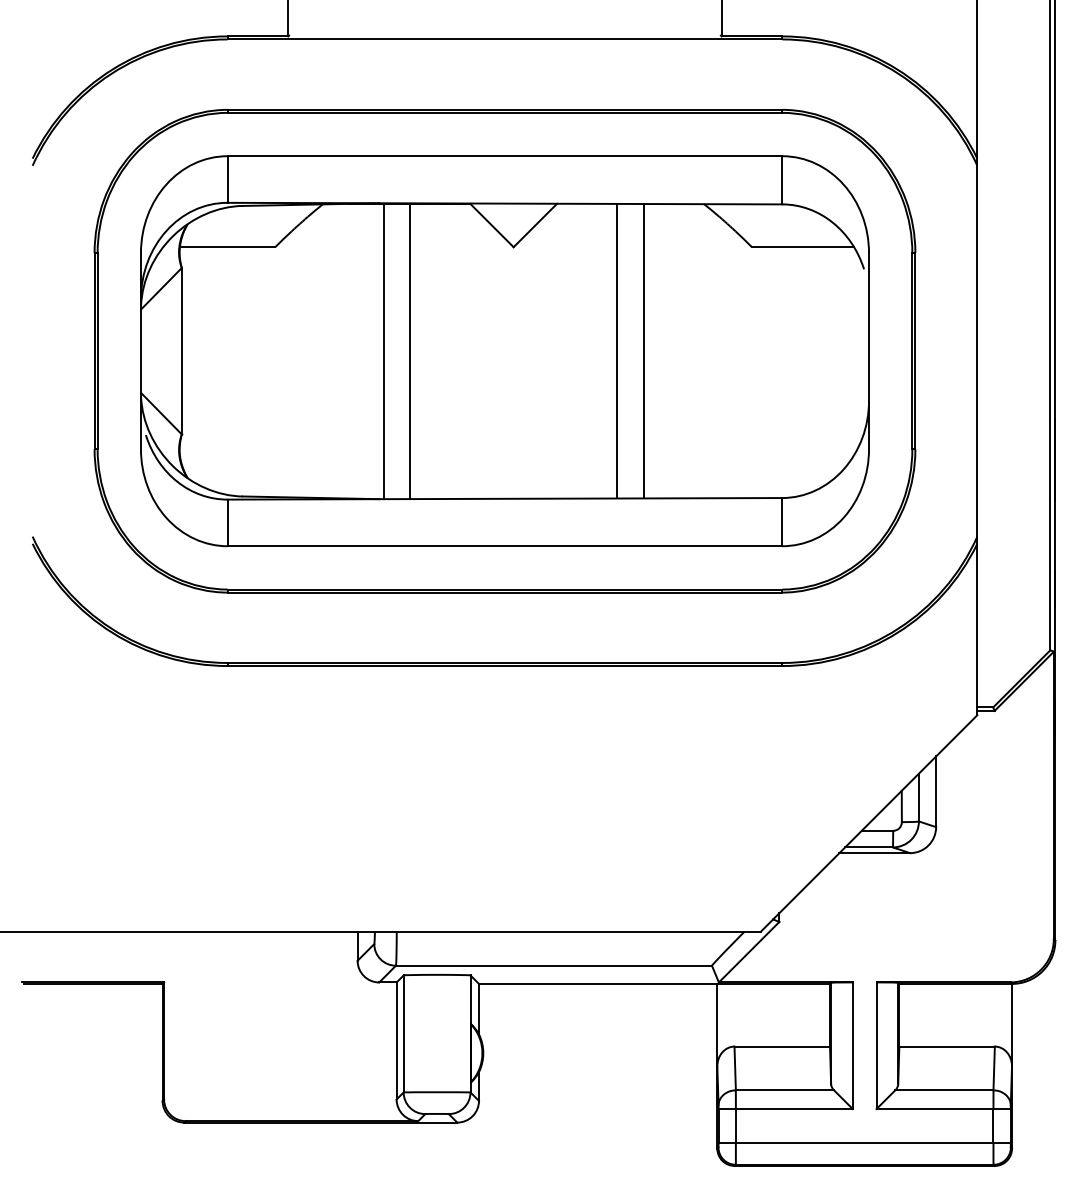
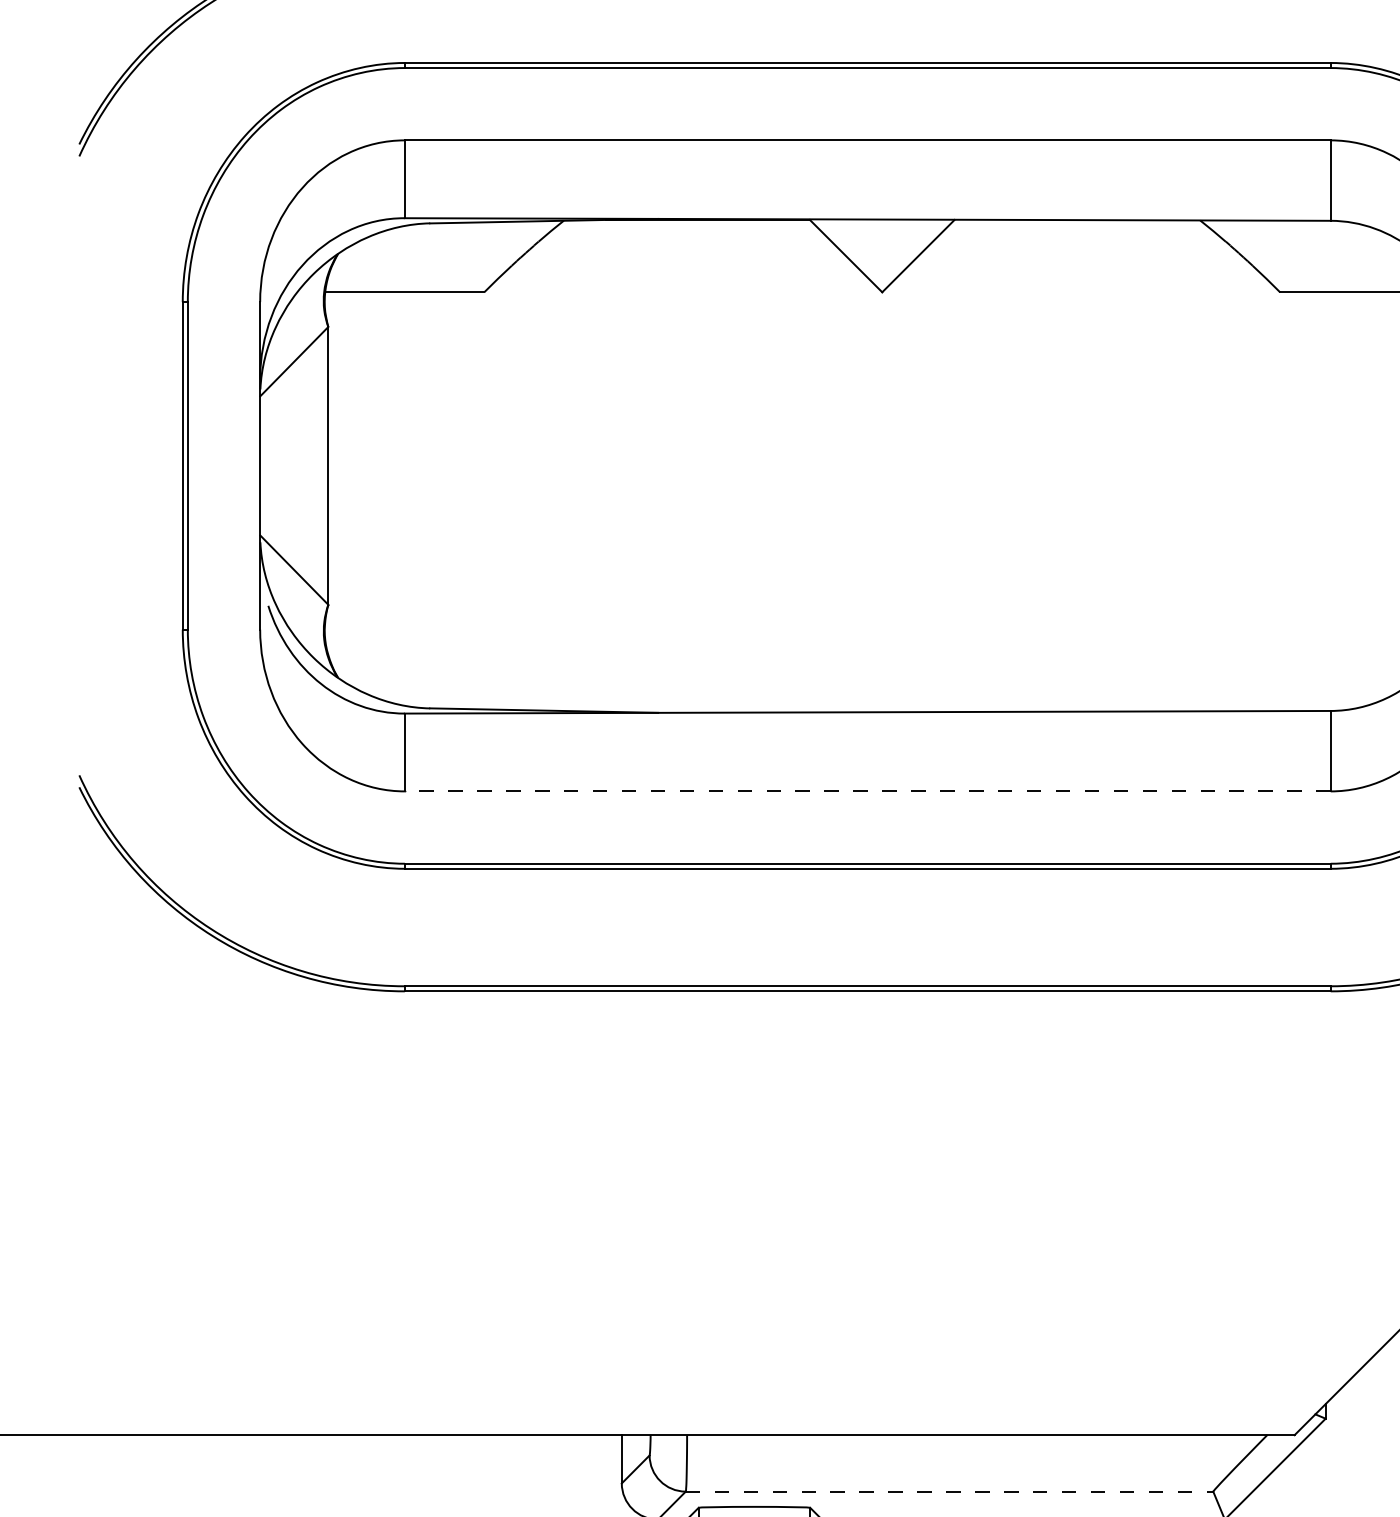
line: (617, 350) -> (1055, 464), removed
line: (383, 351) -> (664, 466), removed
line: (410, 351) -> (710, 466), removed
line: (643, 351) -> (1098, 466), removed
line: (504, 546) -> (866, 791), solid -> dashed
line: (554, 965) -> (950, 1491), solid -> dashed

